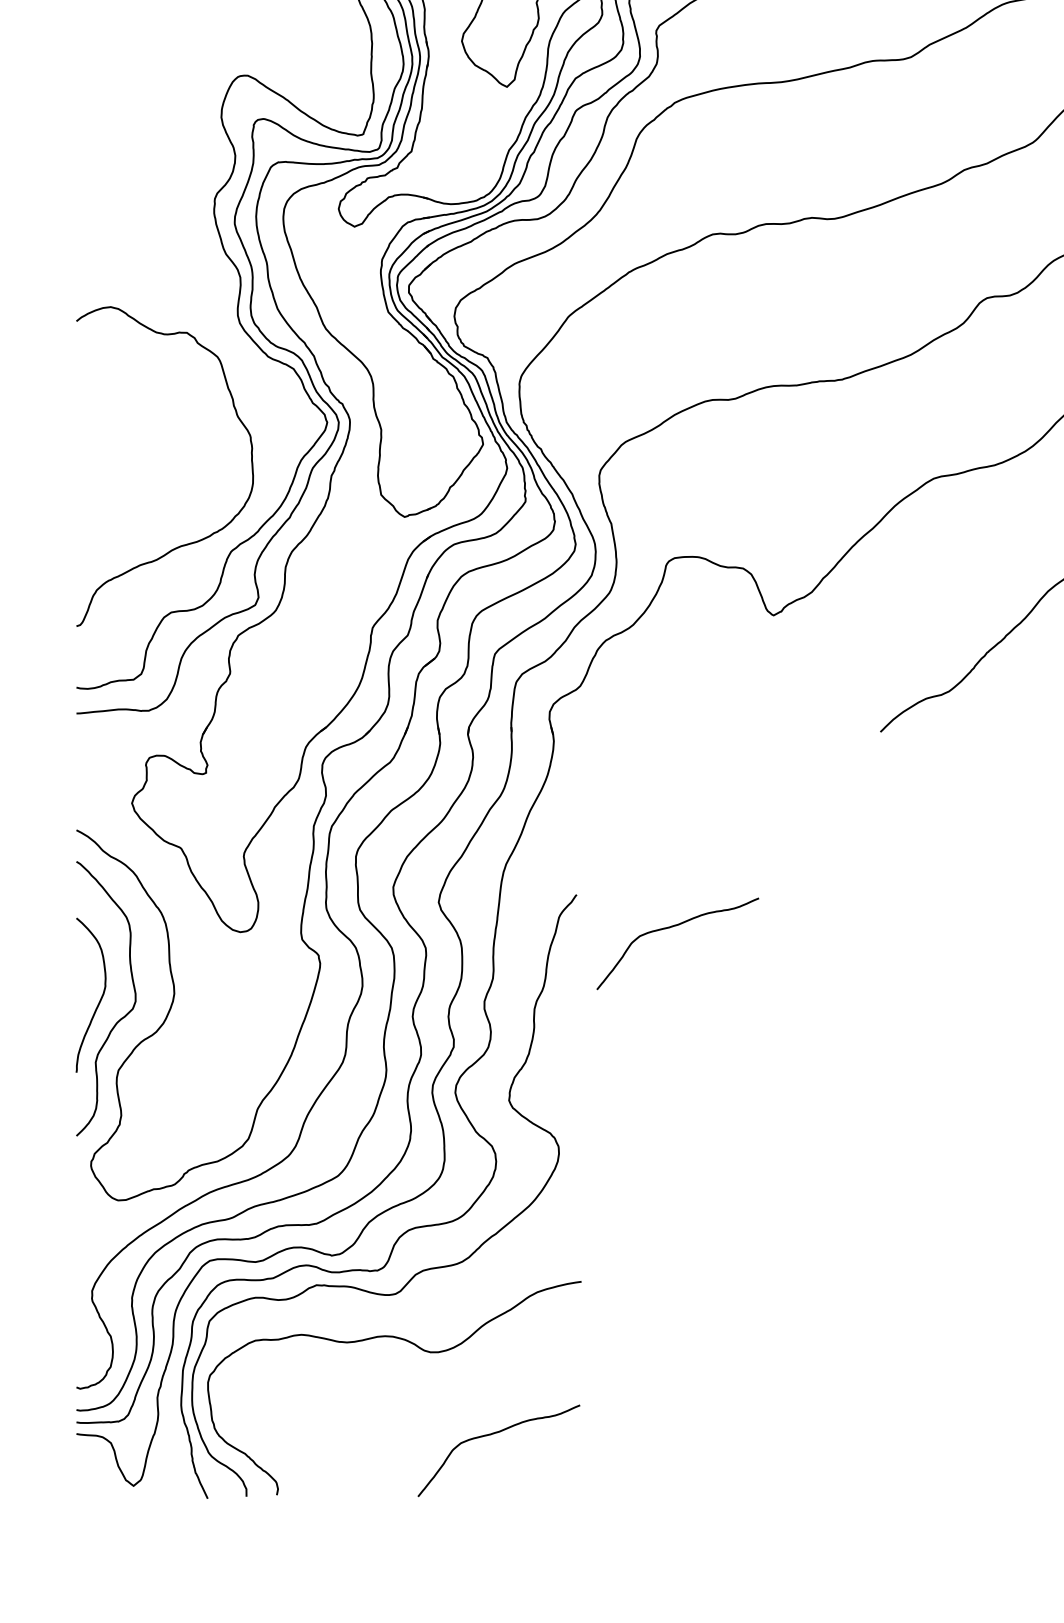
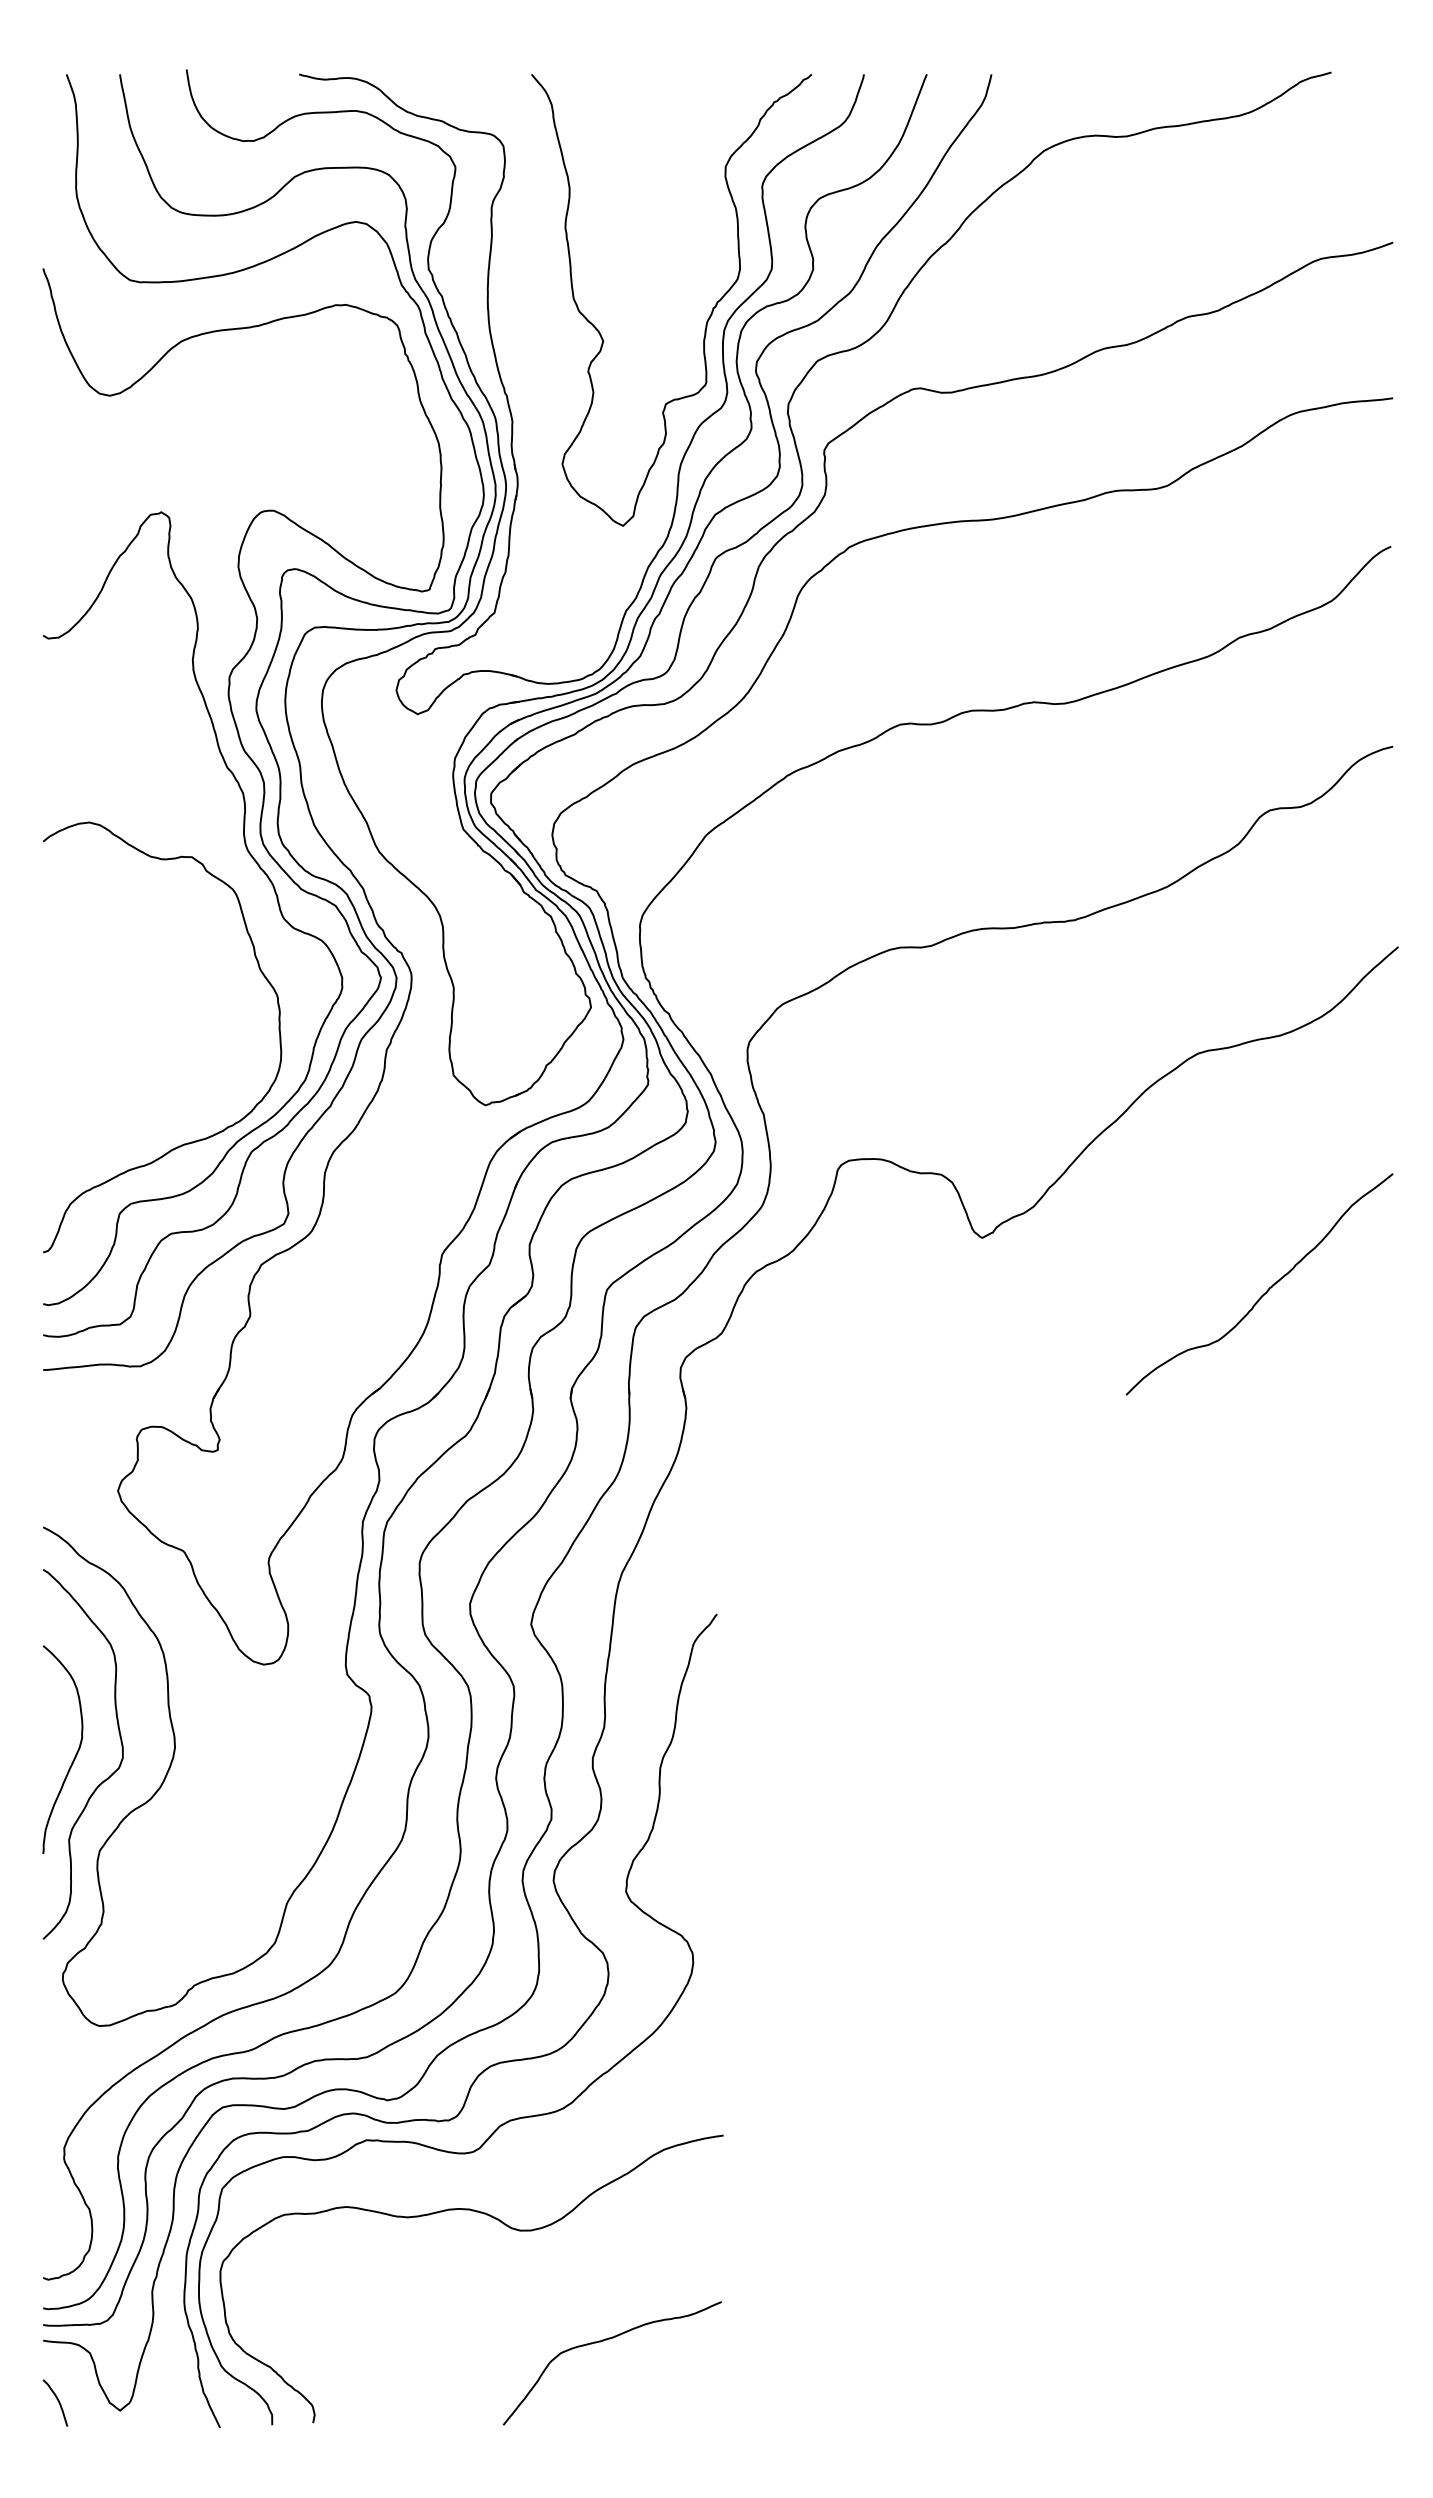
curve: (232, 335) -> (253, 860), added
curve: (671, 927) -> (844, 1658), removed
curve: (87, 1479) -> (57, 2401), added

